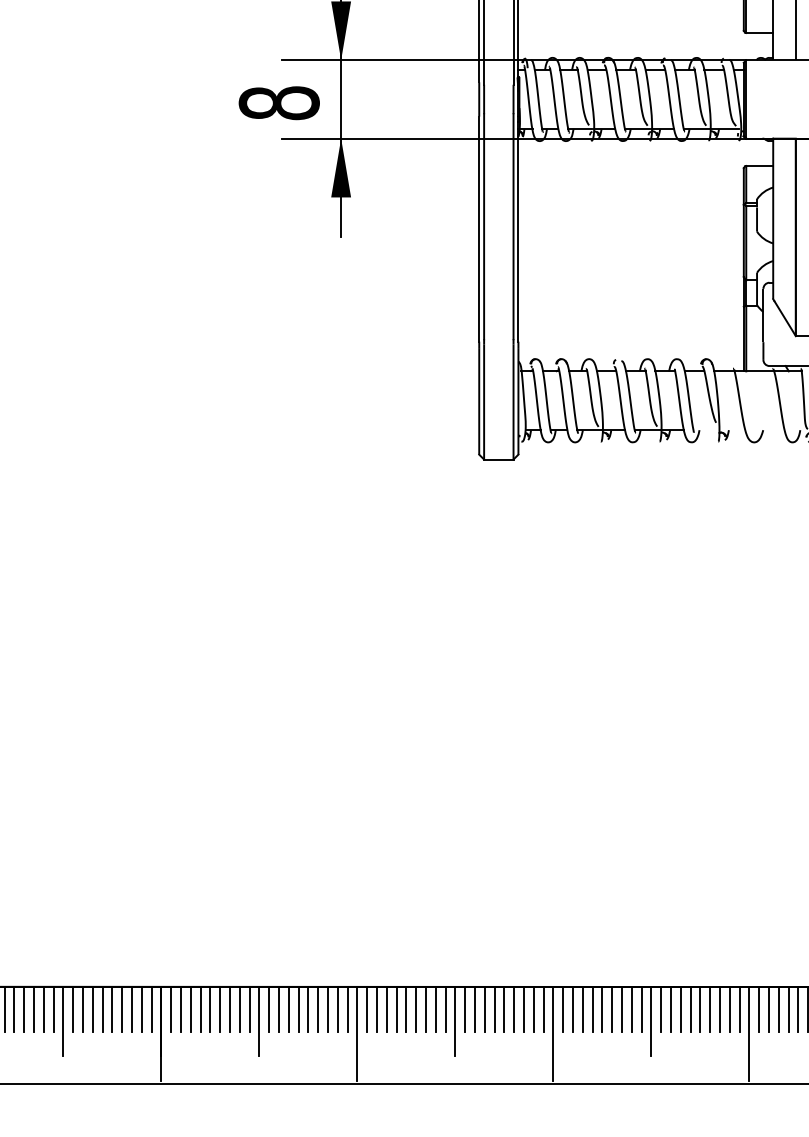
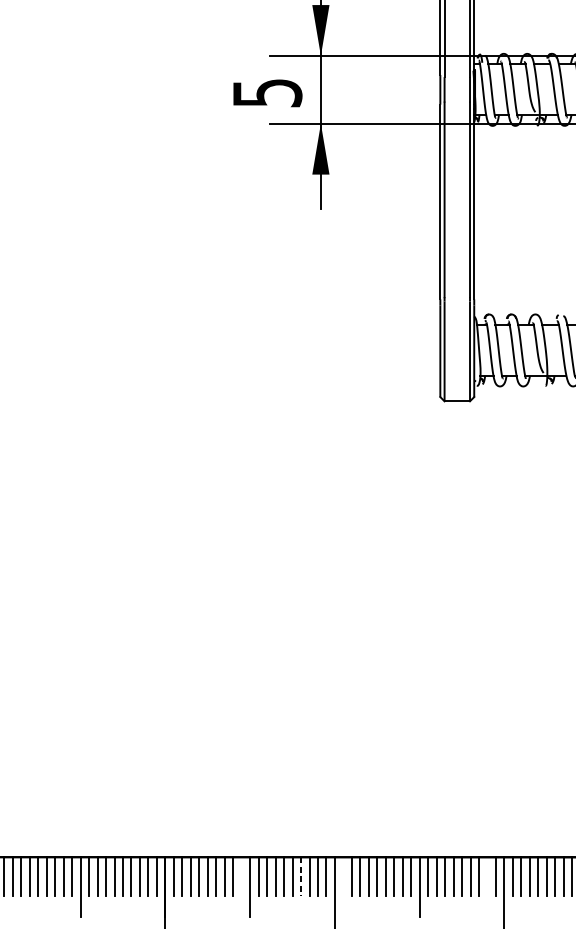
text: (278, 103) -> (266, 93), 8 -> 5
line: (249, 1008) -> (241, 876), removed
line: (367, 1008) -> (343, 876), removed
line: (533, 1008) -> (487, 876), removed
line: (318, 1009) -> (301, 877), solid -> dashed

